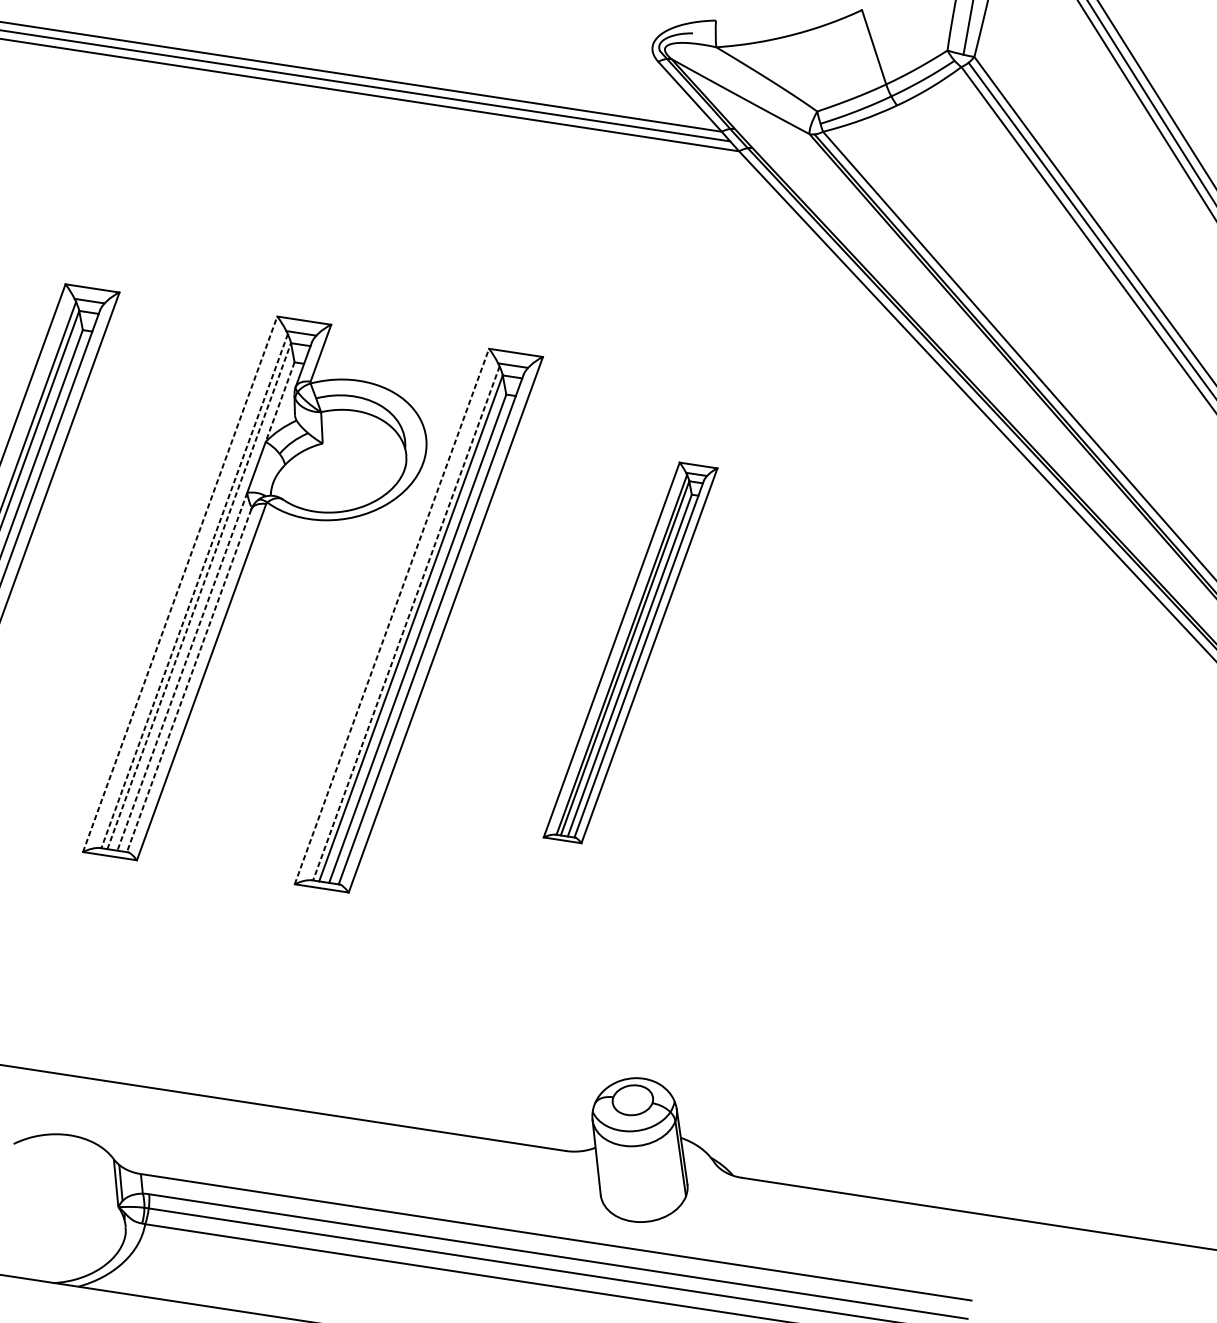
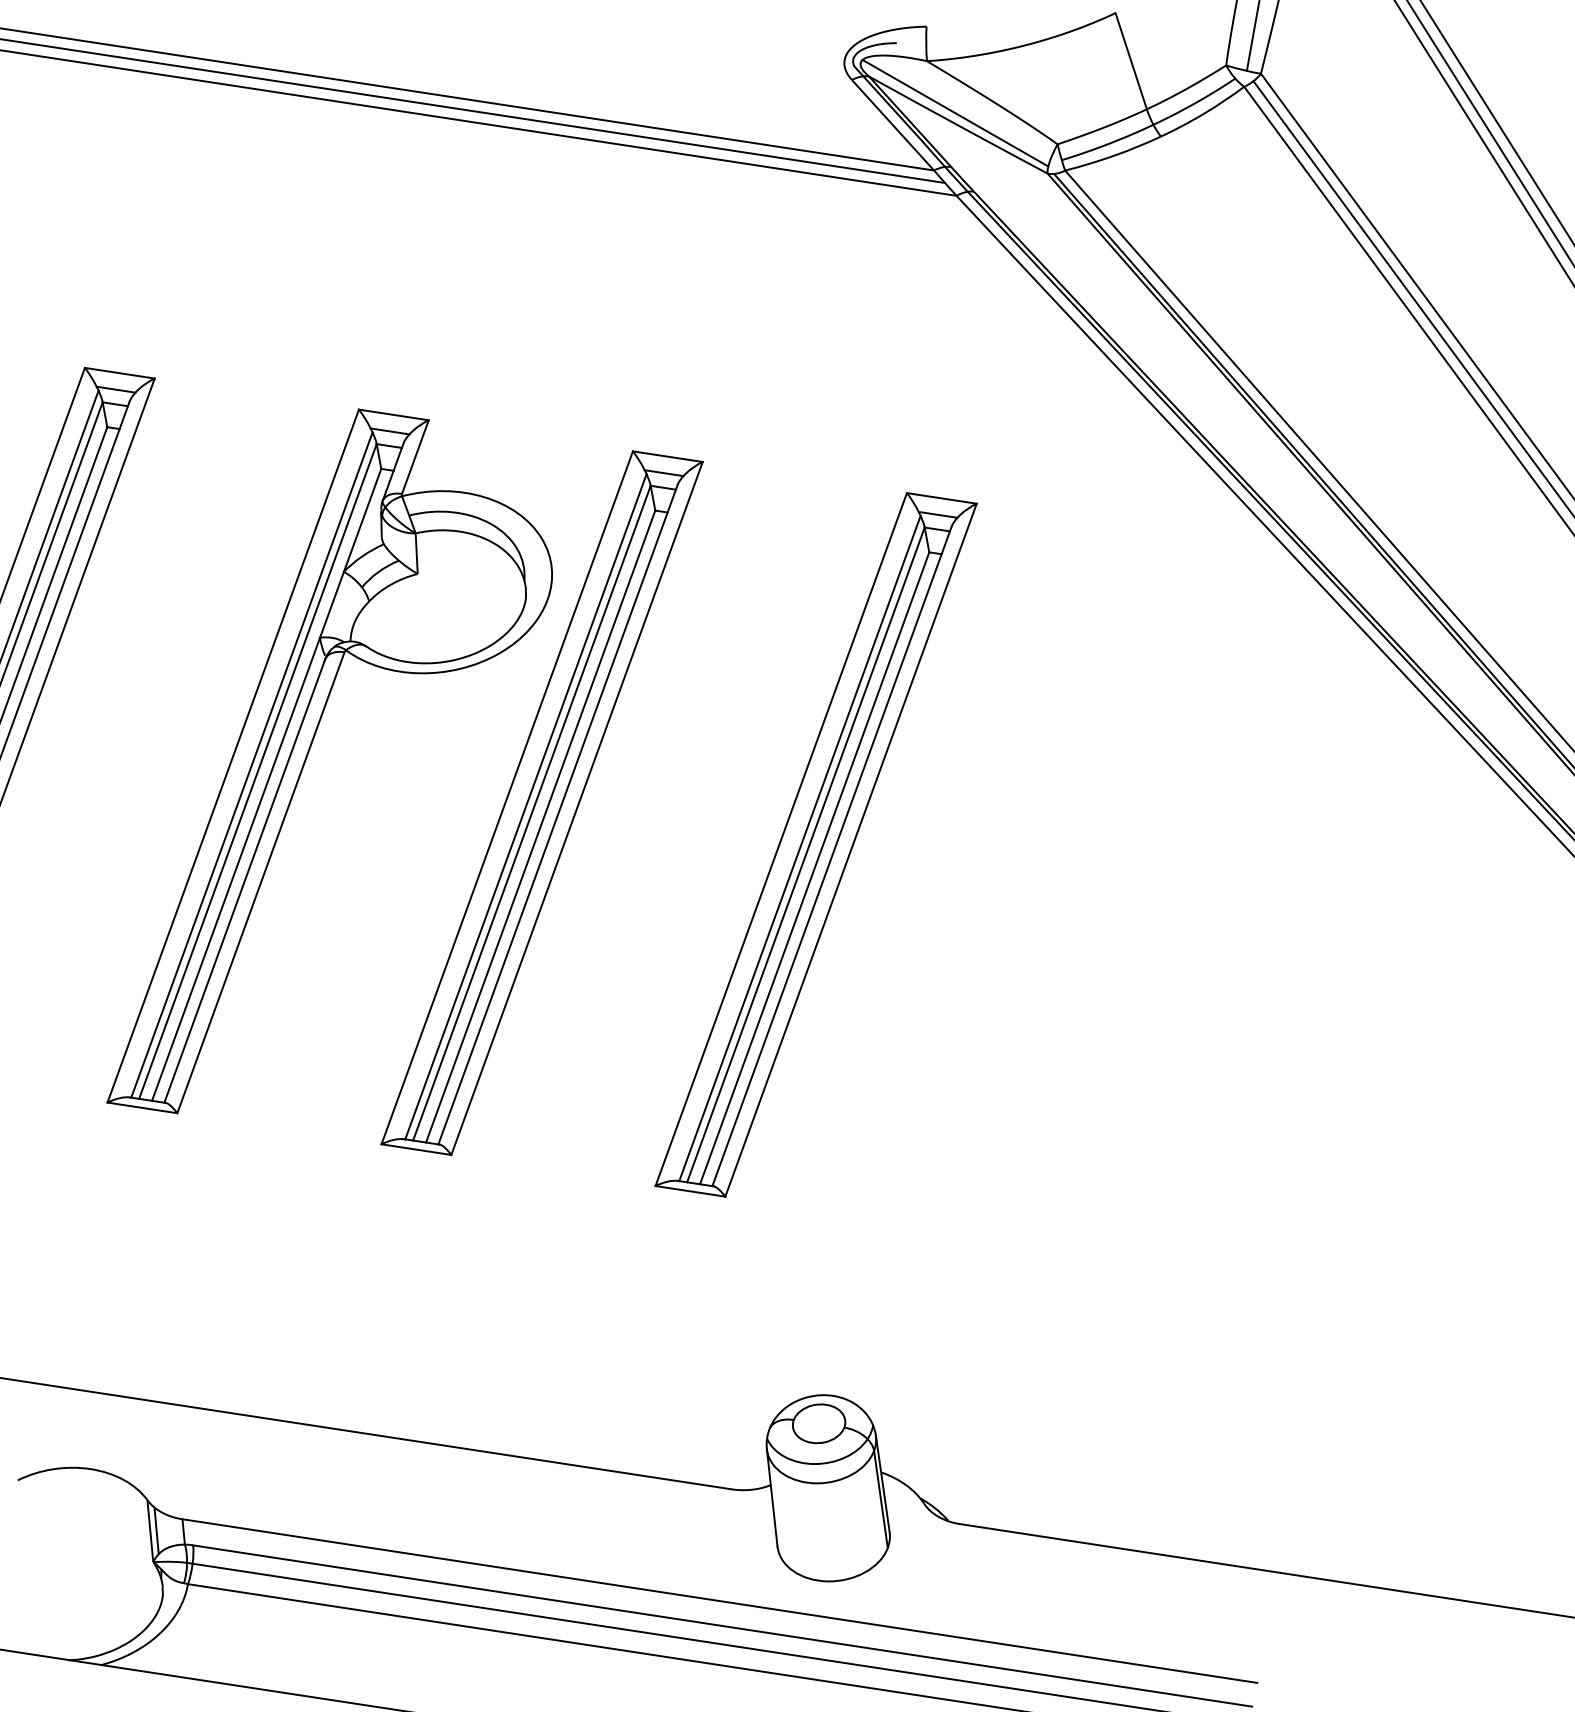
line: (738, 86) -> (955, 112), added
line: (280, 402) -> (362, 520), dashed -> solid
line: (180, 584) -> (233, 756), dashed -> solid
line: (194, 591) -> (251, 765), dashed -> solid
line: (199, 596) -> (258, 771), dashed -> solid
line: (392, 616) -> (507, 797), dashed -> solid
line: (406, 623) -> (525, 806), dashed -> solid
part: (630, 652) -> (815, 844), size x1.43
line: (181, 671) -> (235, 869), dashed -> solid
line: (188, 681) -> (244, 881), dashed -> solid

